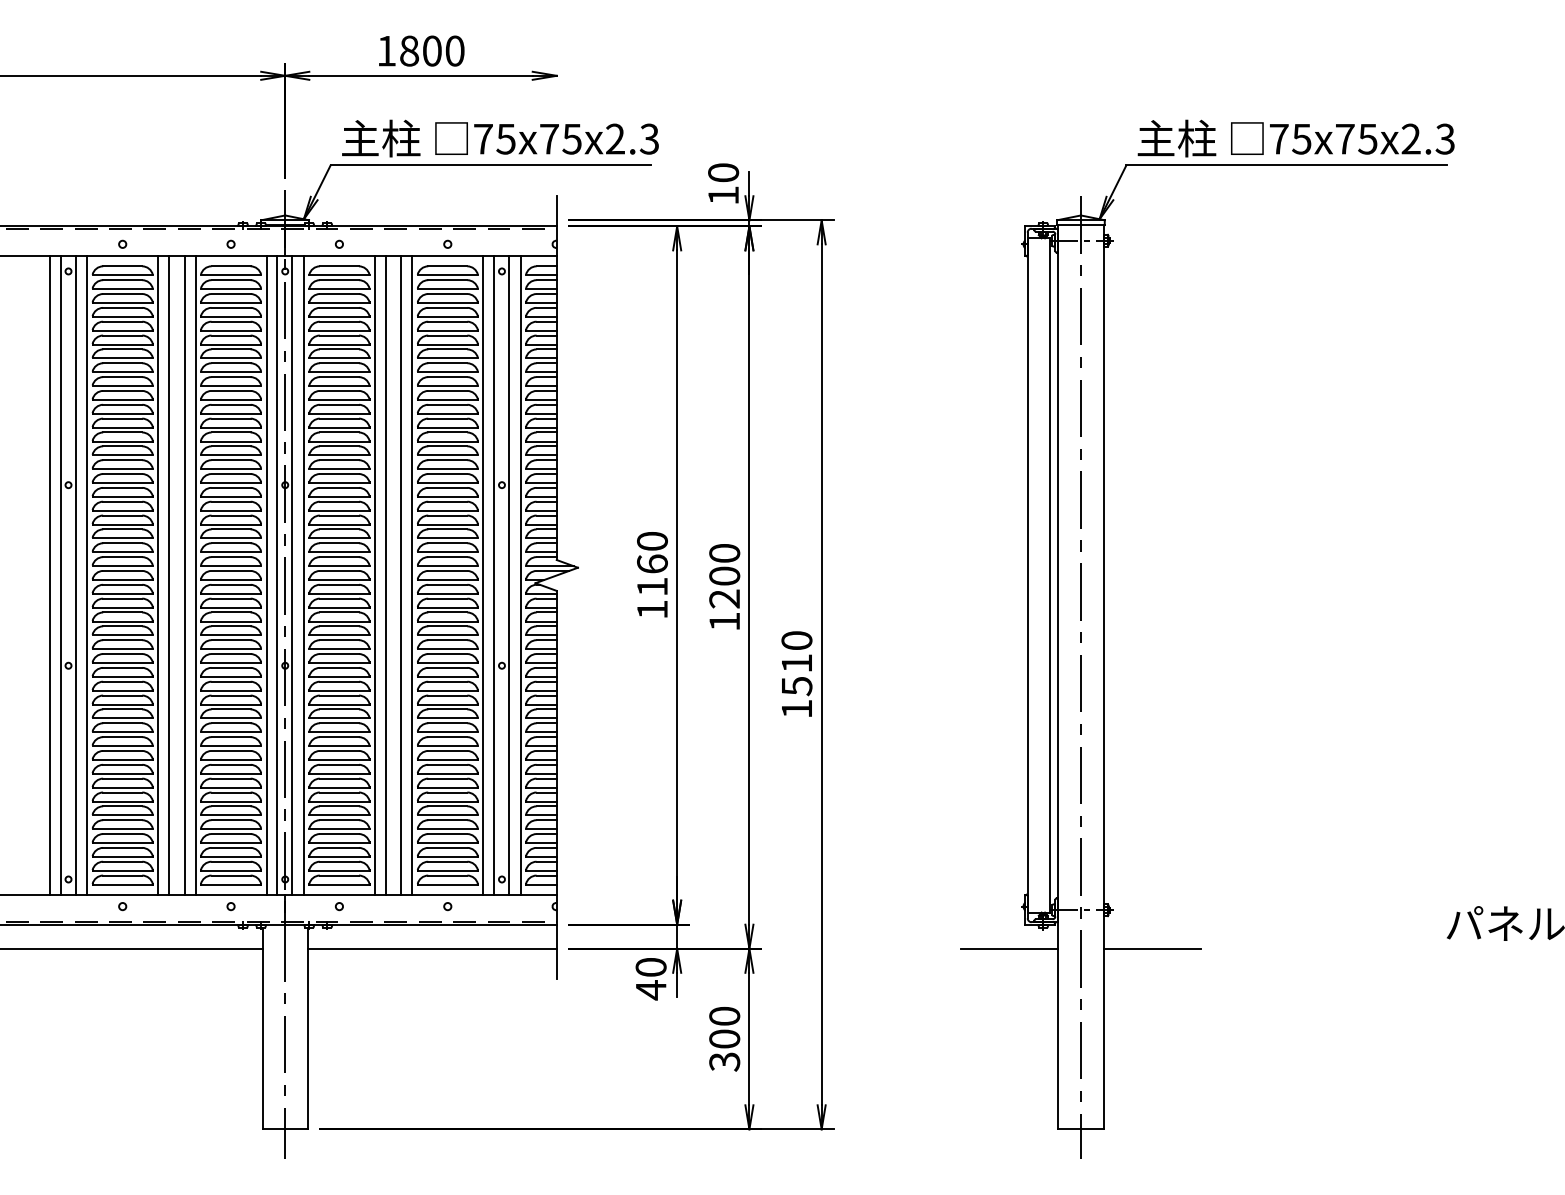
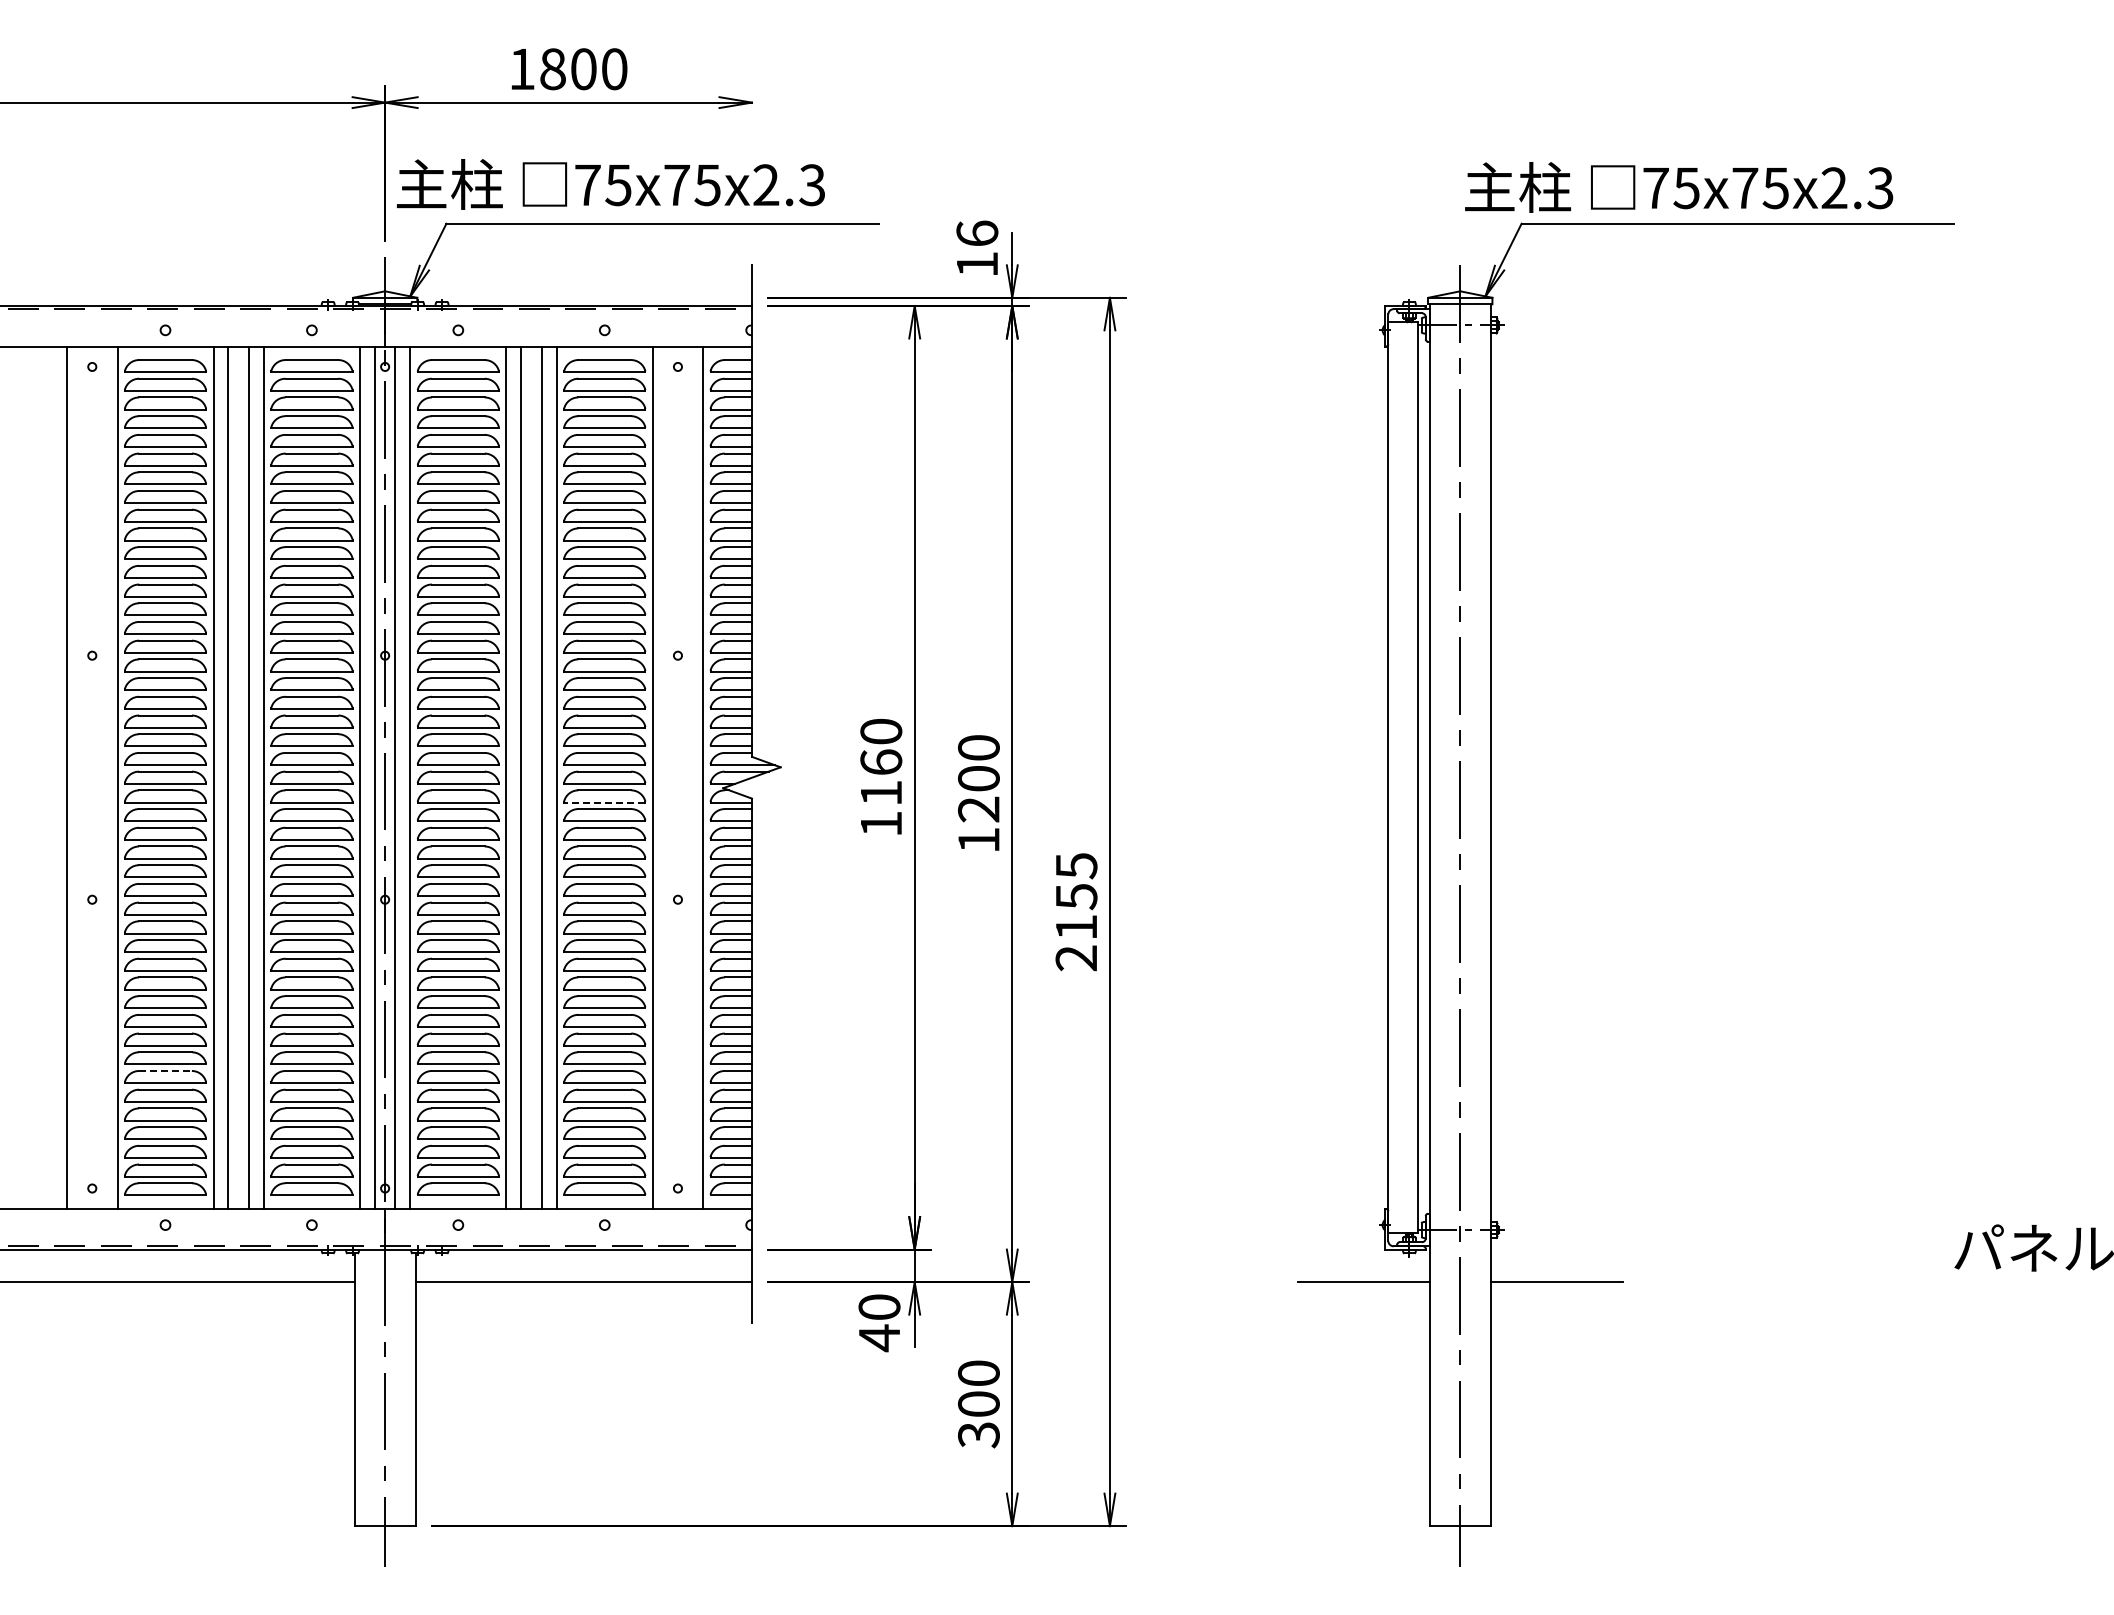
text: (500, 138) -> (610, 184), moved
text: (1296, 138) -> (1679, 187), moved
text: (723, 172) -> (977, 233), 10 -> 16
line: (60, 575) -> (81, 777), removed
line: (76, 575) -> (102, 777), removed
line: (494, 575) -> (667, 777), removed
line: (509, 575) -> (687, 777), removed
line: (447, 593) -> (604, 802), solid -> dashed
text: (796, 675) -> (1076, 912), 1510 -> 2155
line: (123, 792) -> (166, 1070), solid -> dashed

